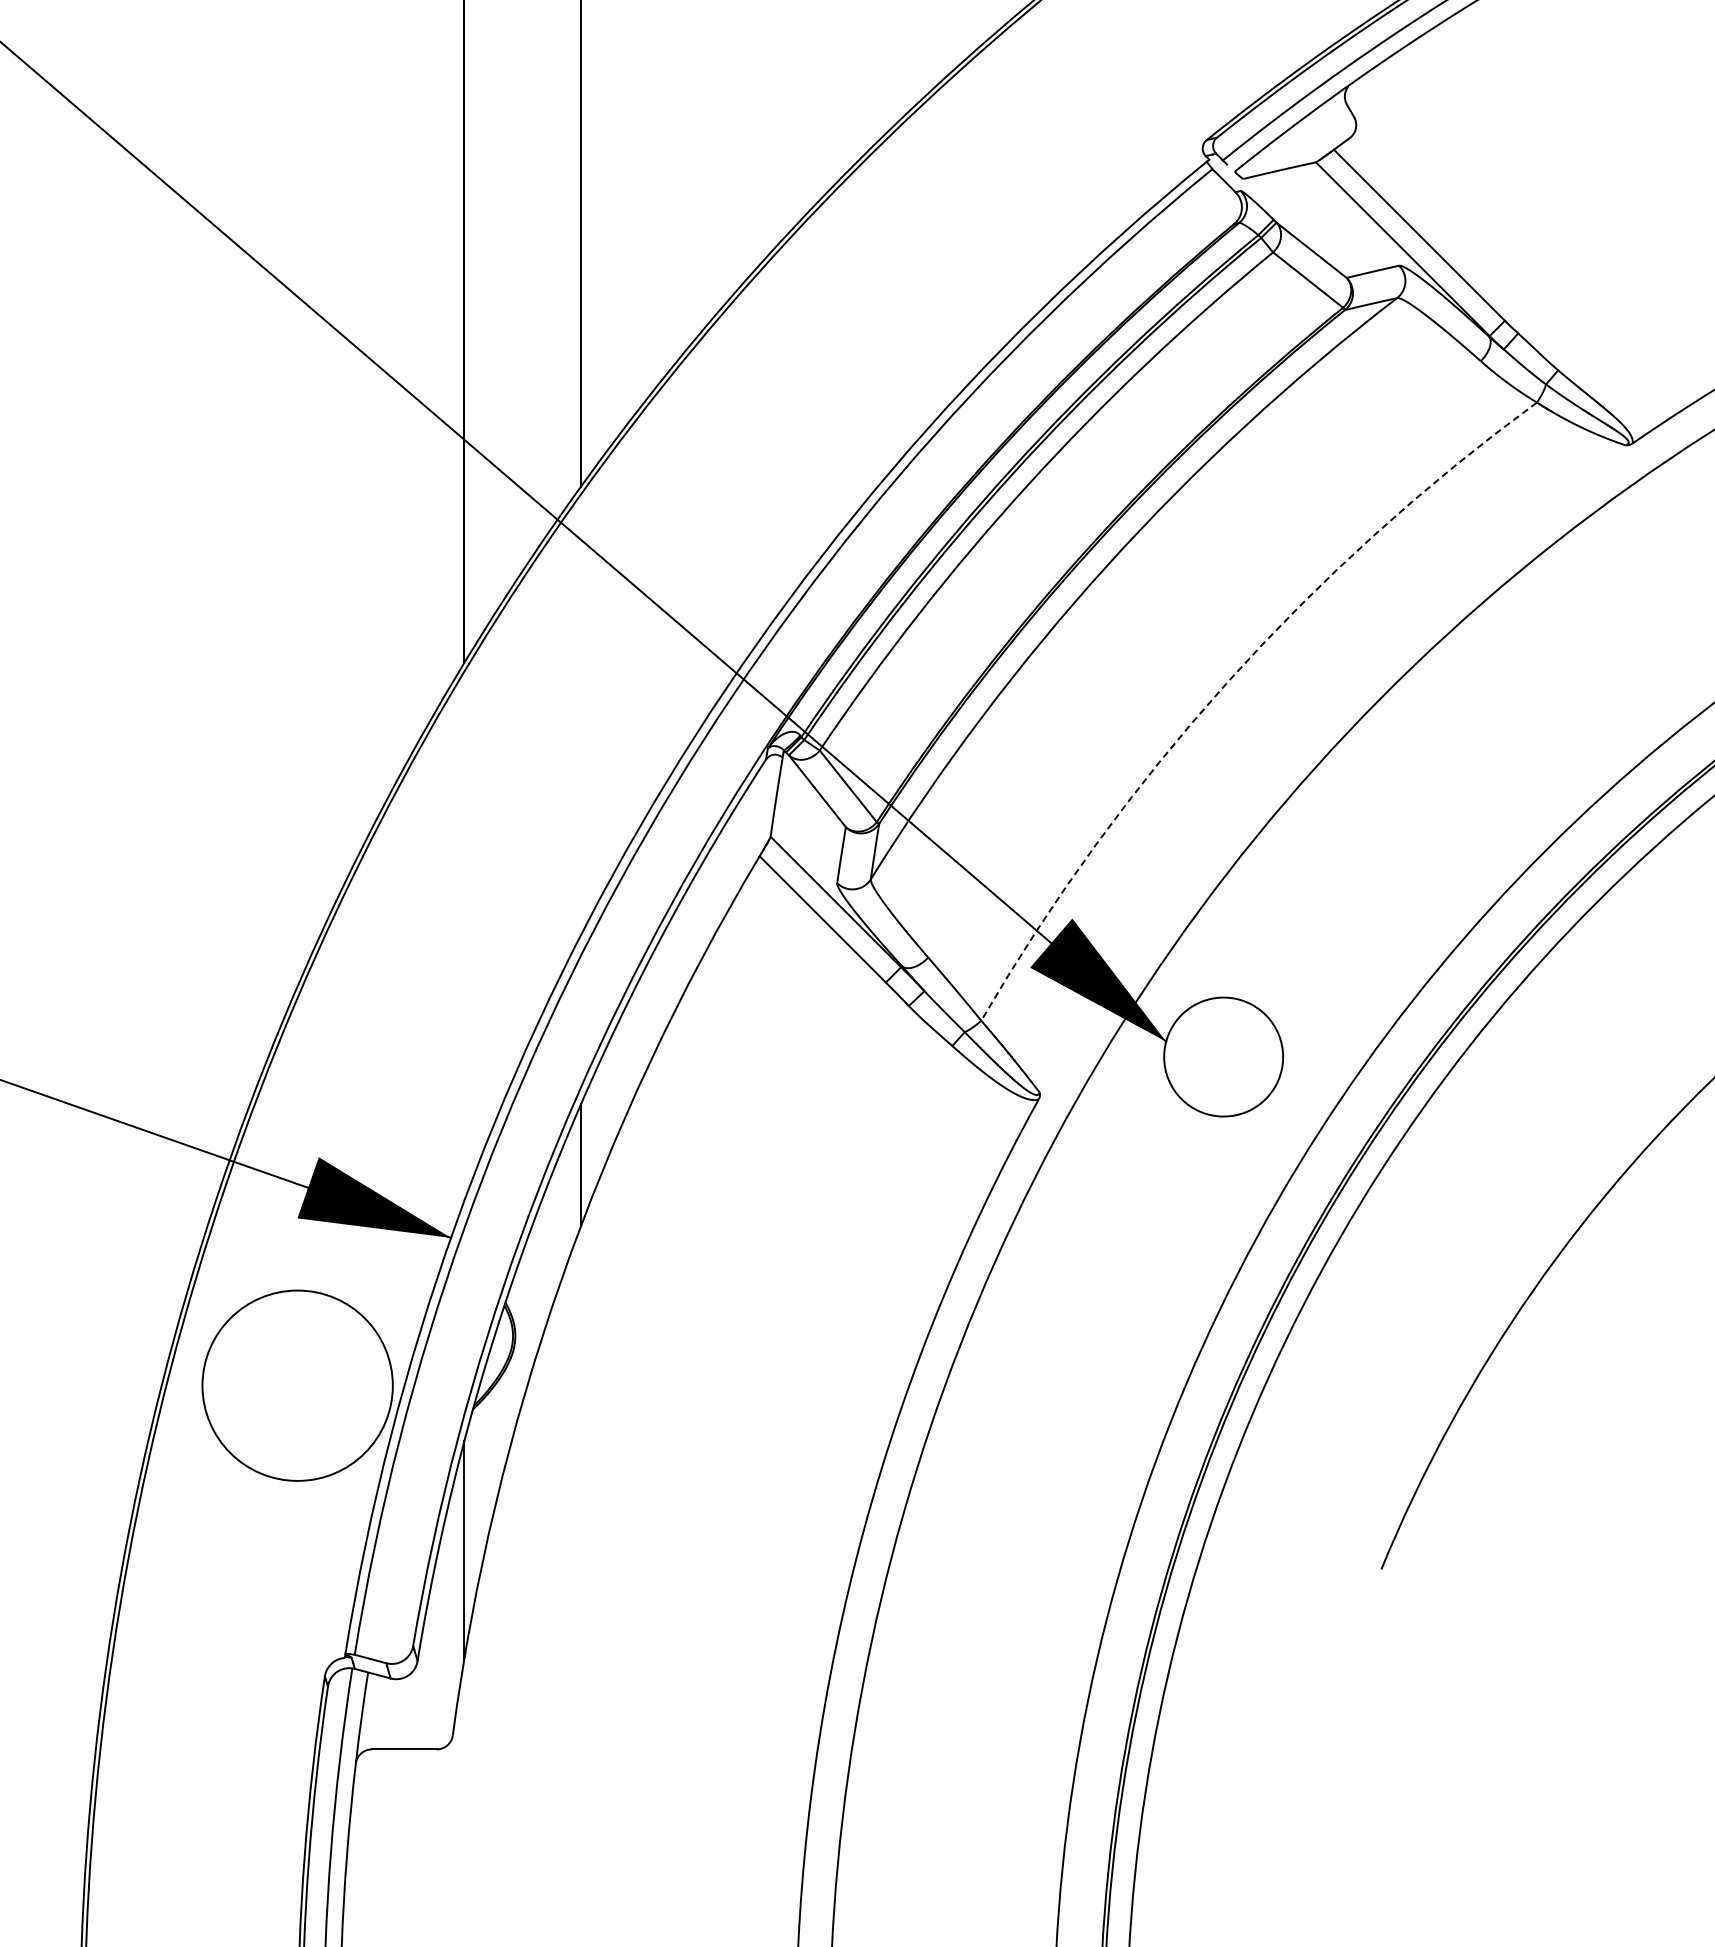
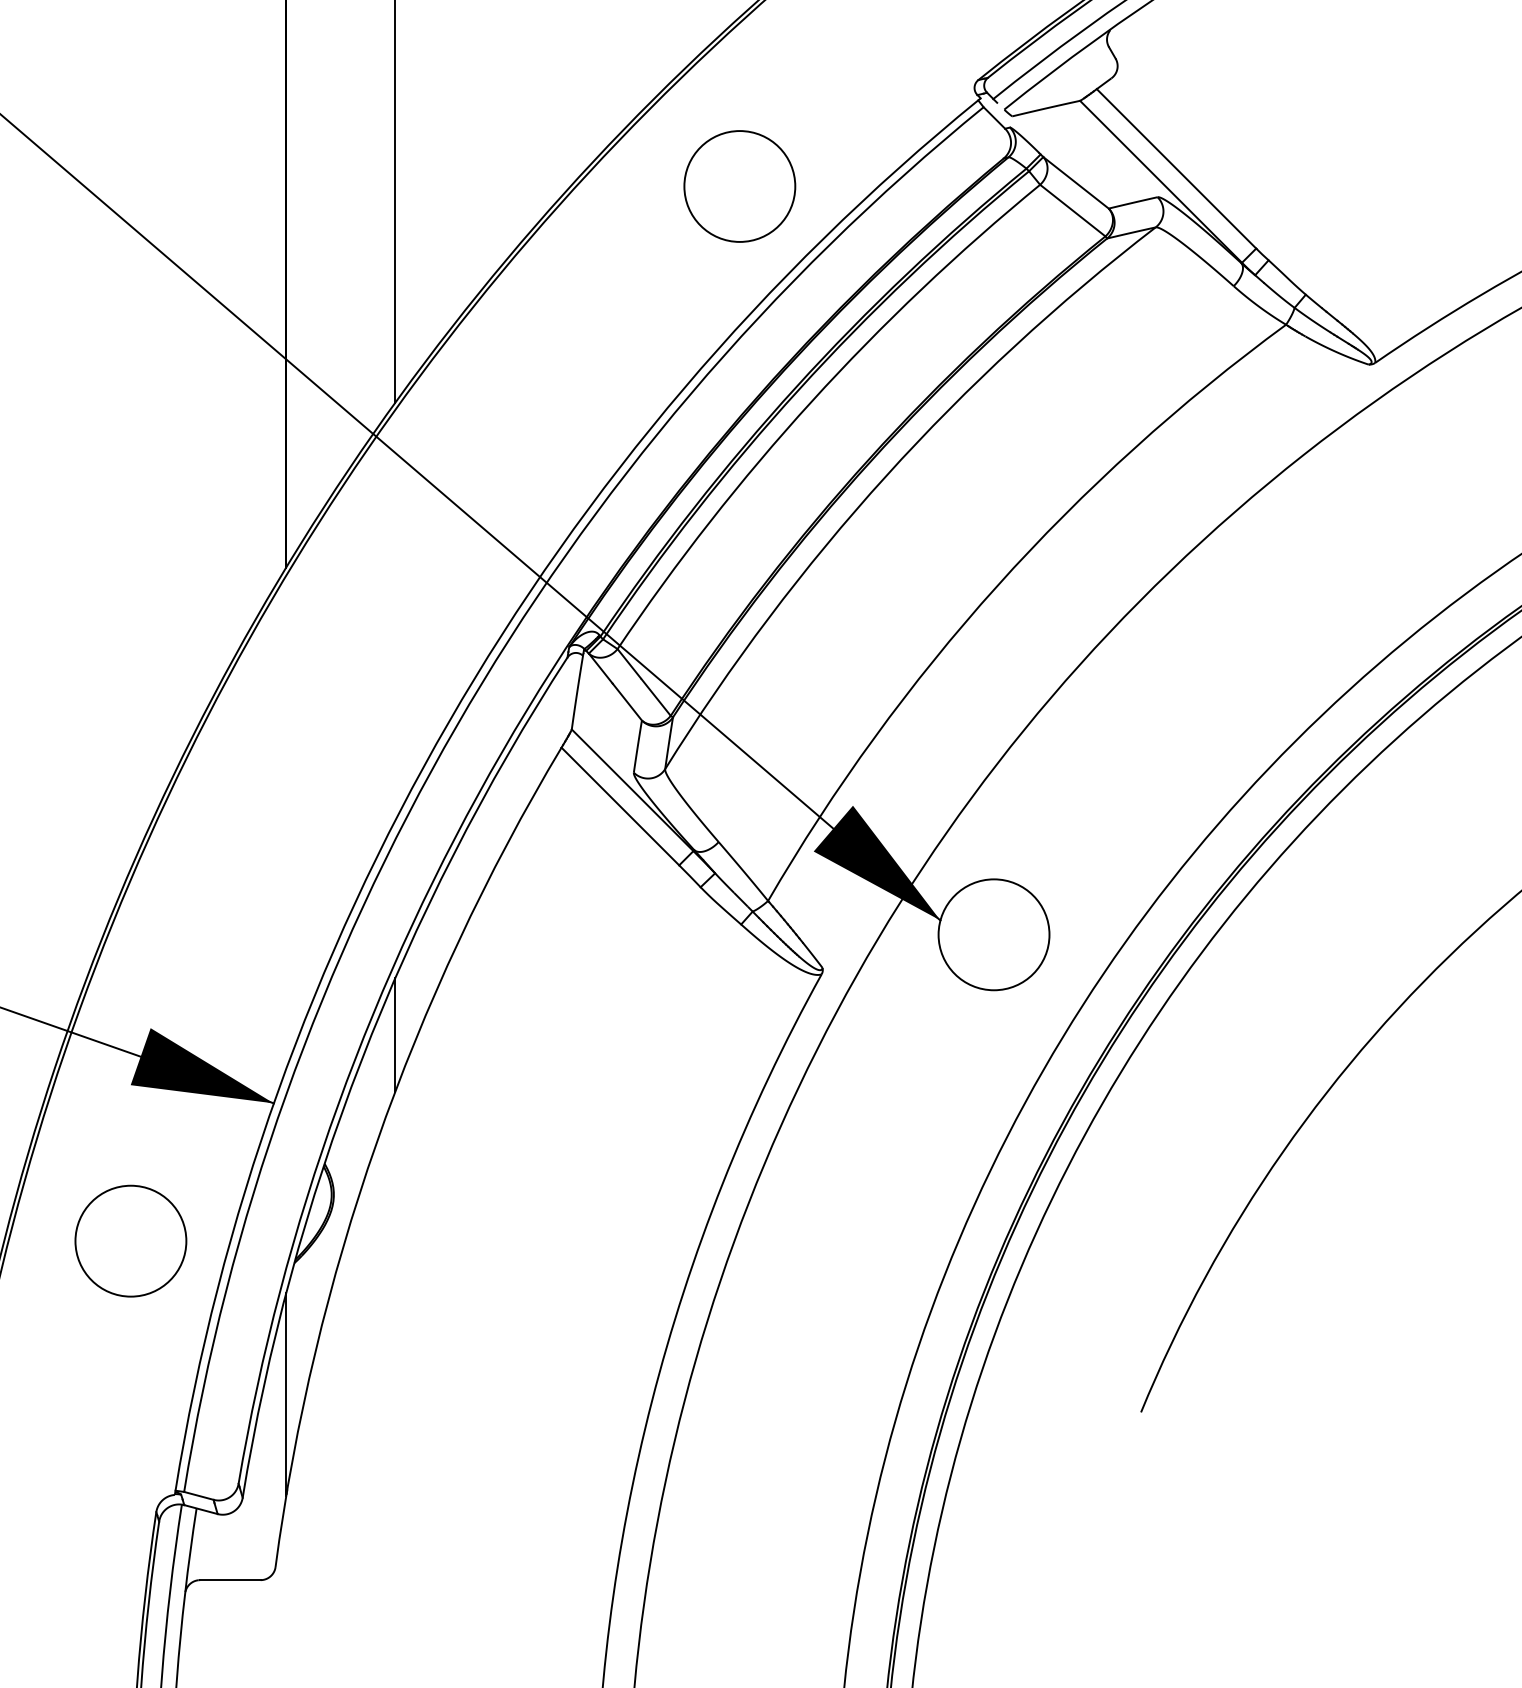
circle: (950, 253) -> (739, 185), added
arc: (1227, 682) -> (997, 585), dashed -> solid
circle: (297, 1385) -> (130, 1240), size x0.62

